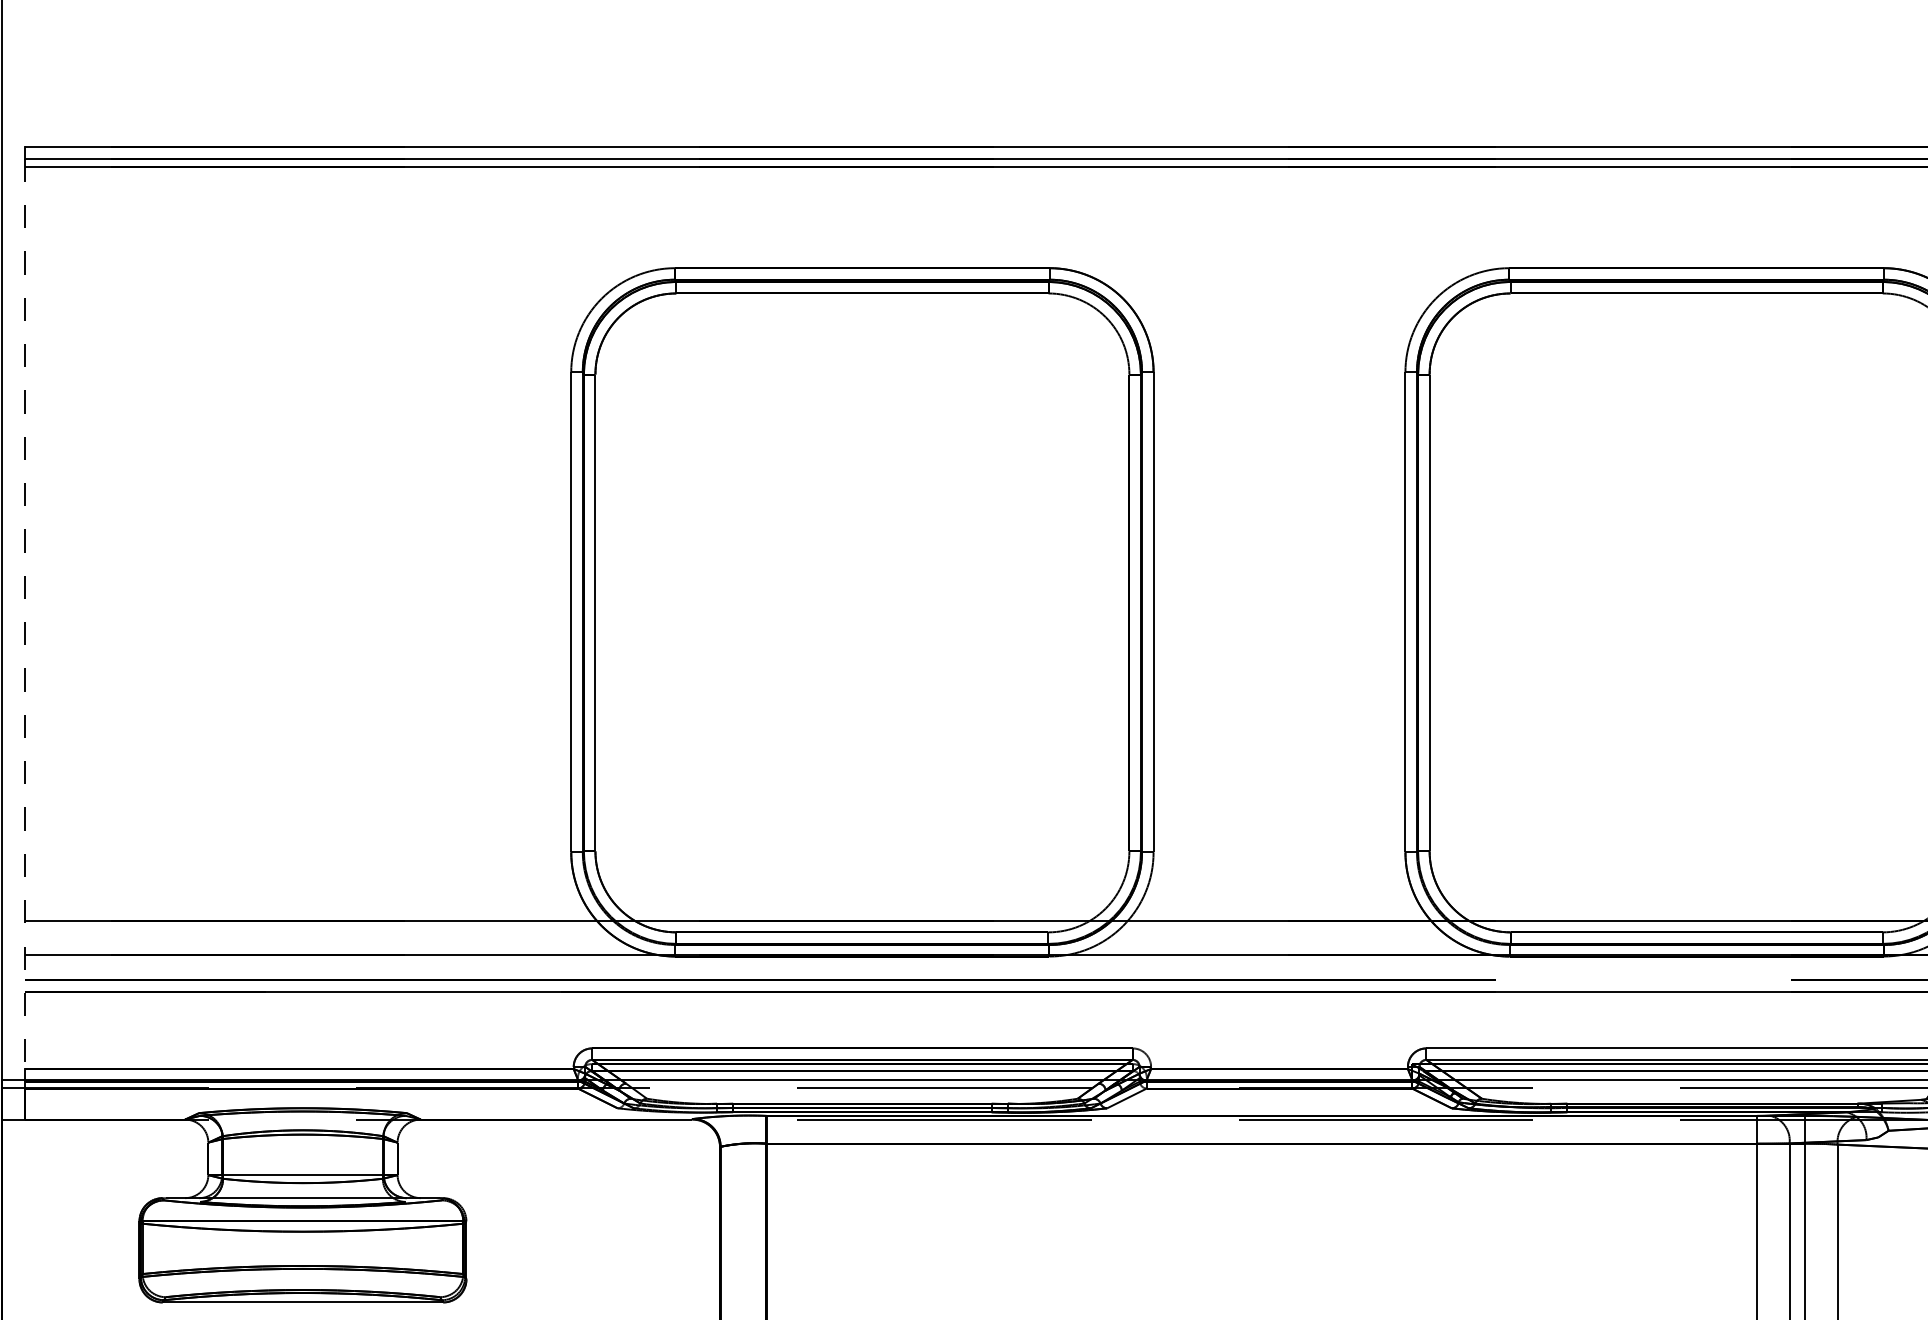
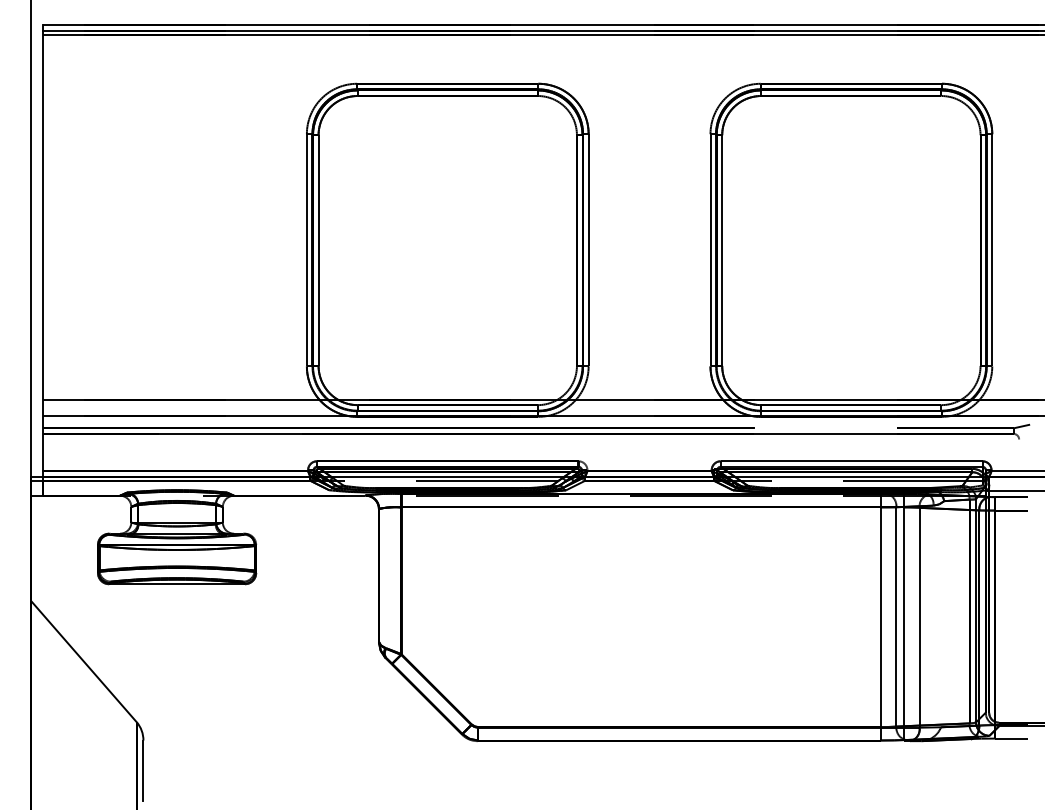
line: (24, 614) -> (42, 251), dashed -> solid

